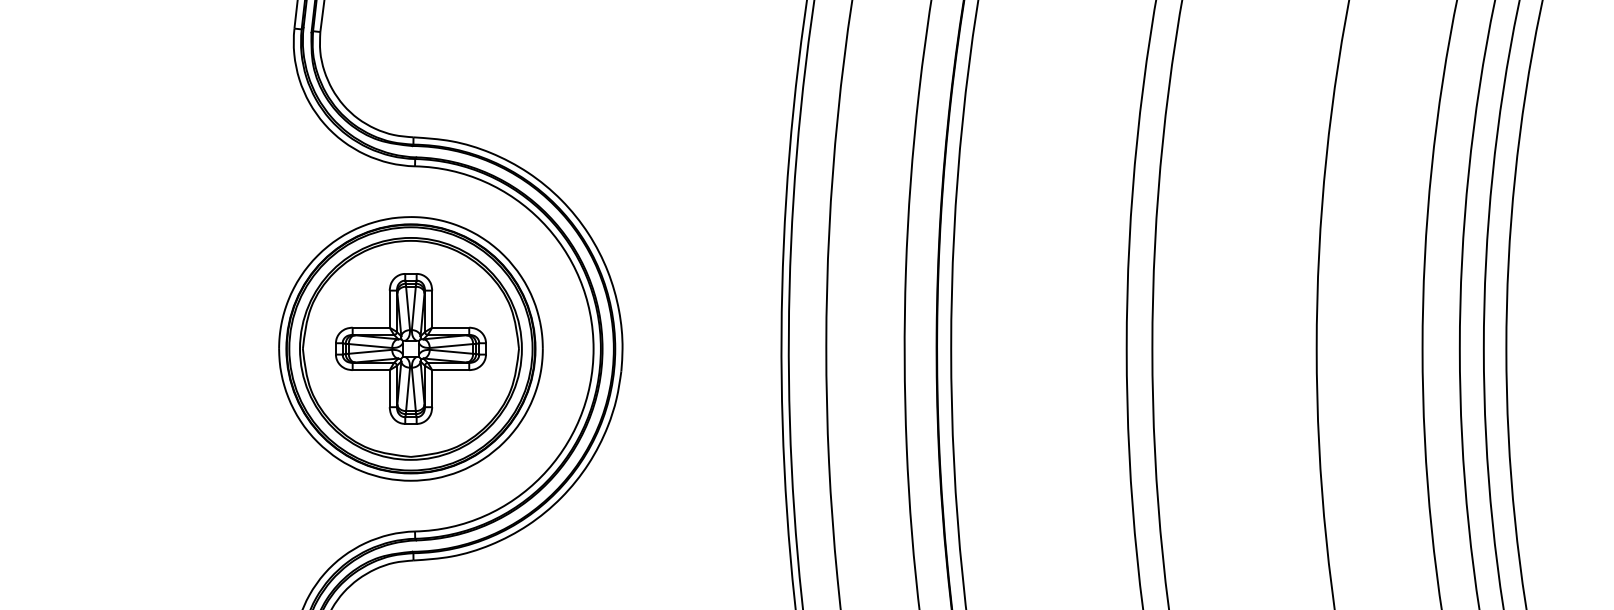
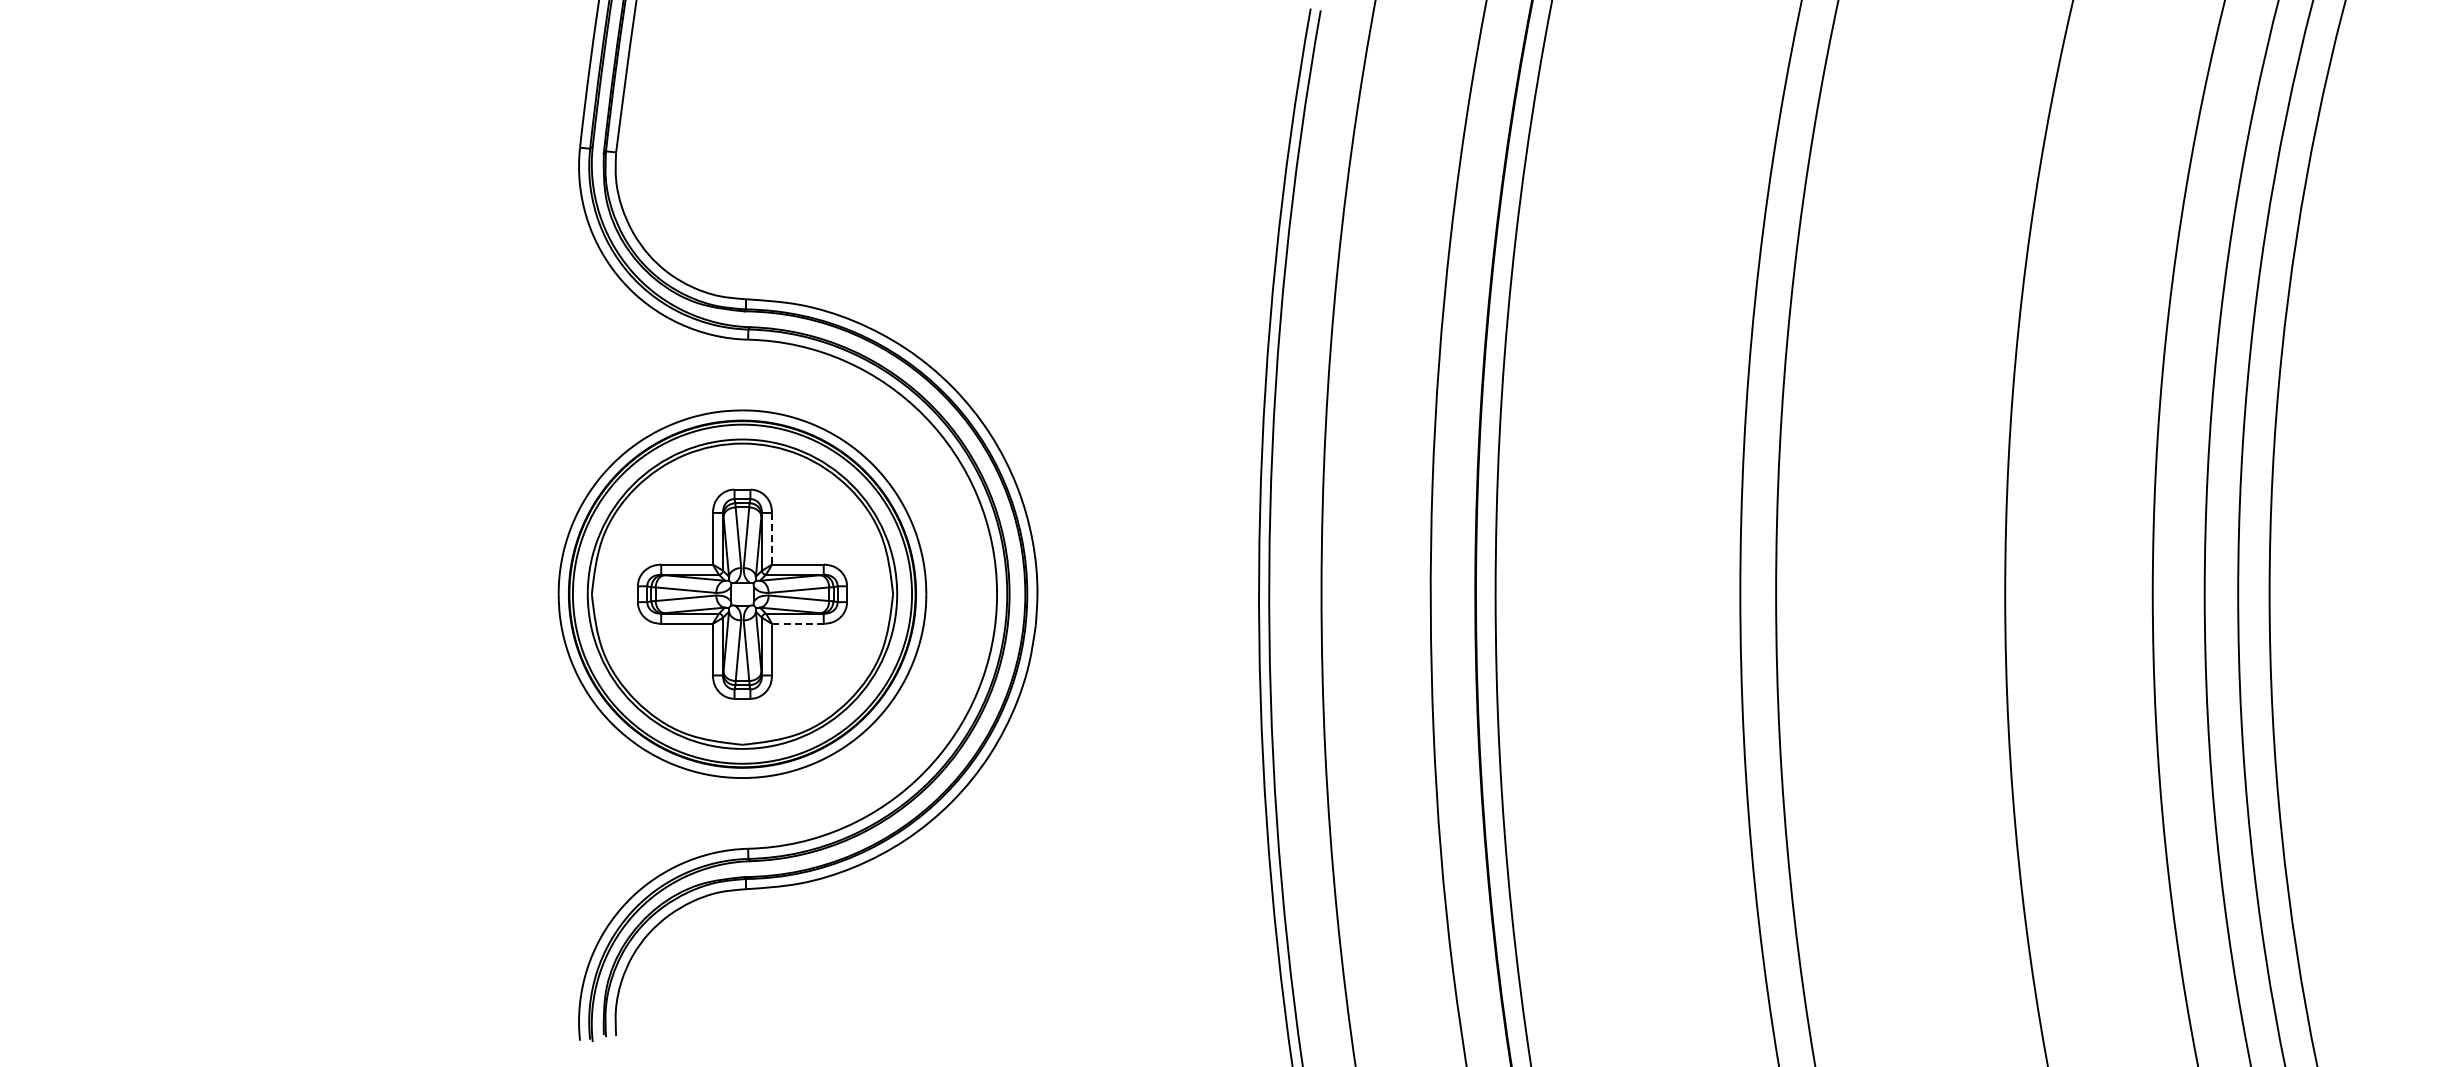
line: (432, 308) -> (772, 538), solid -> dashed
line: (450, 369) -> (797, 623), solid -> dashed

